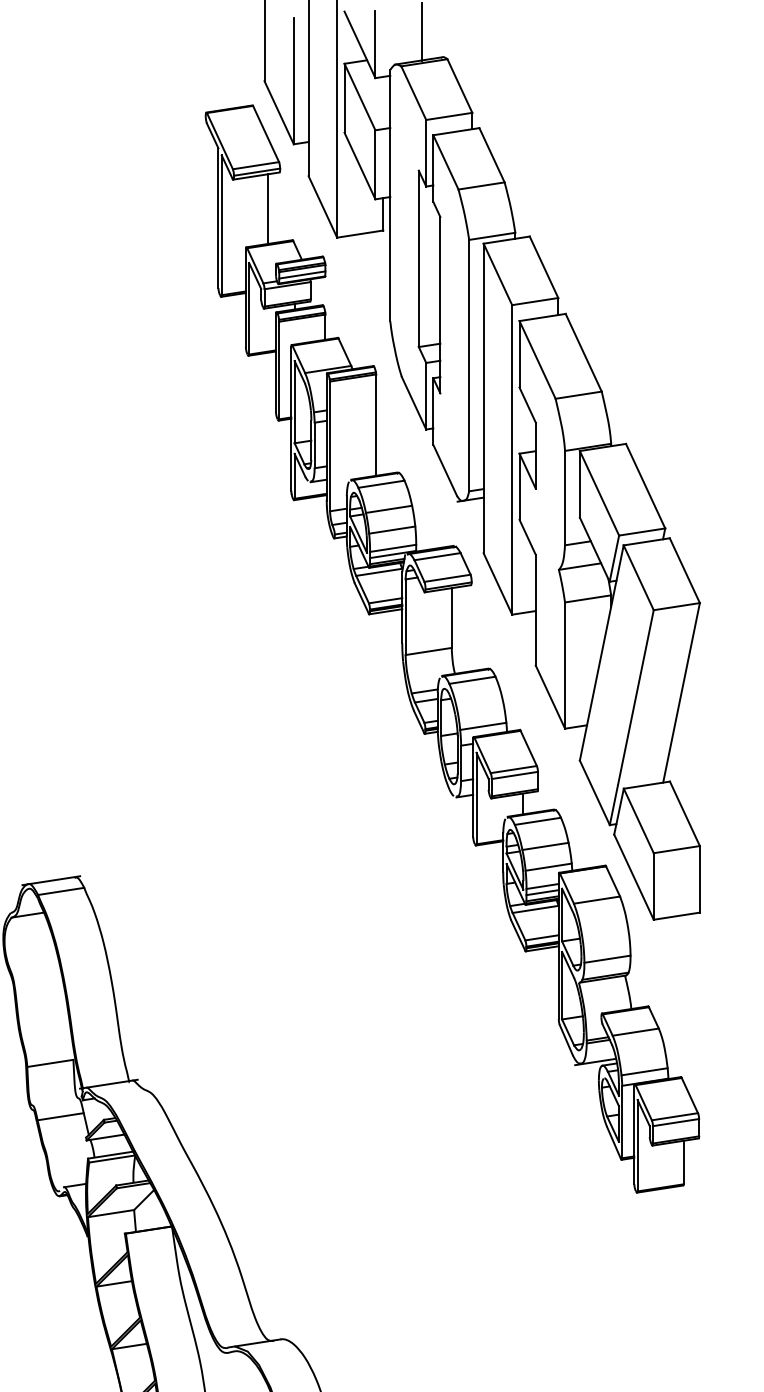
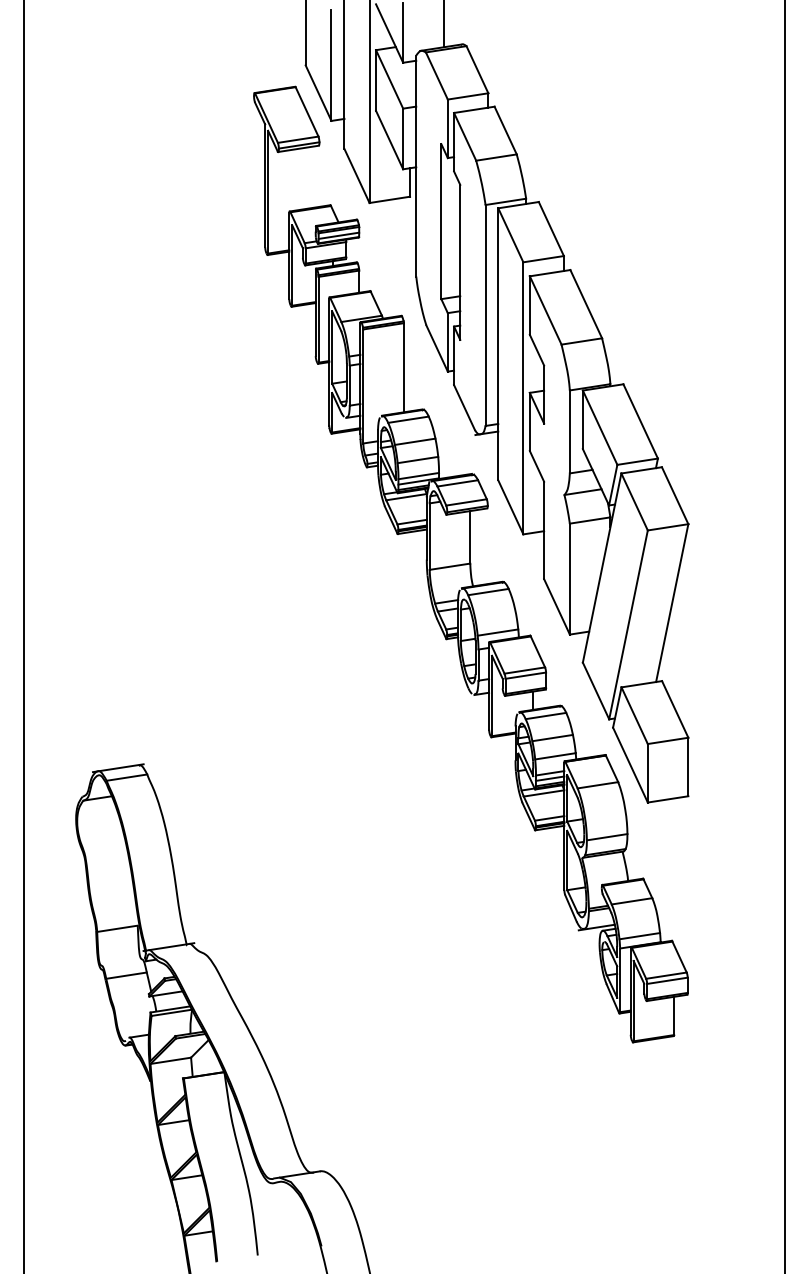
line: (267, 208) -> (308, 177), removed

